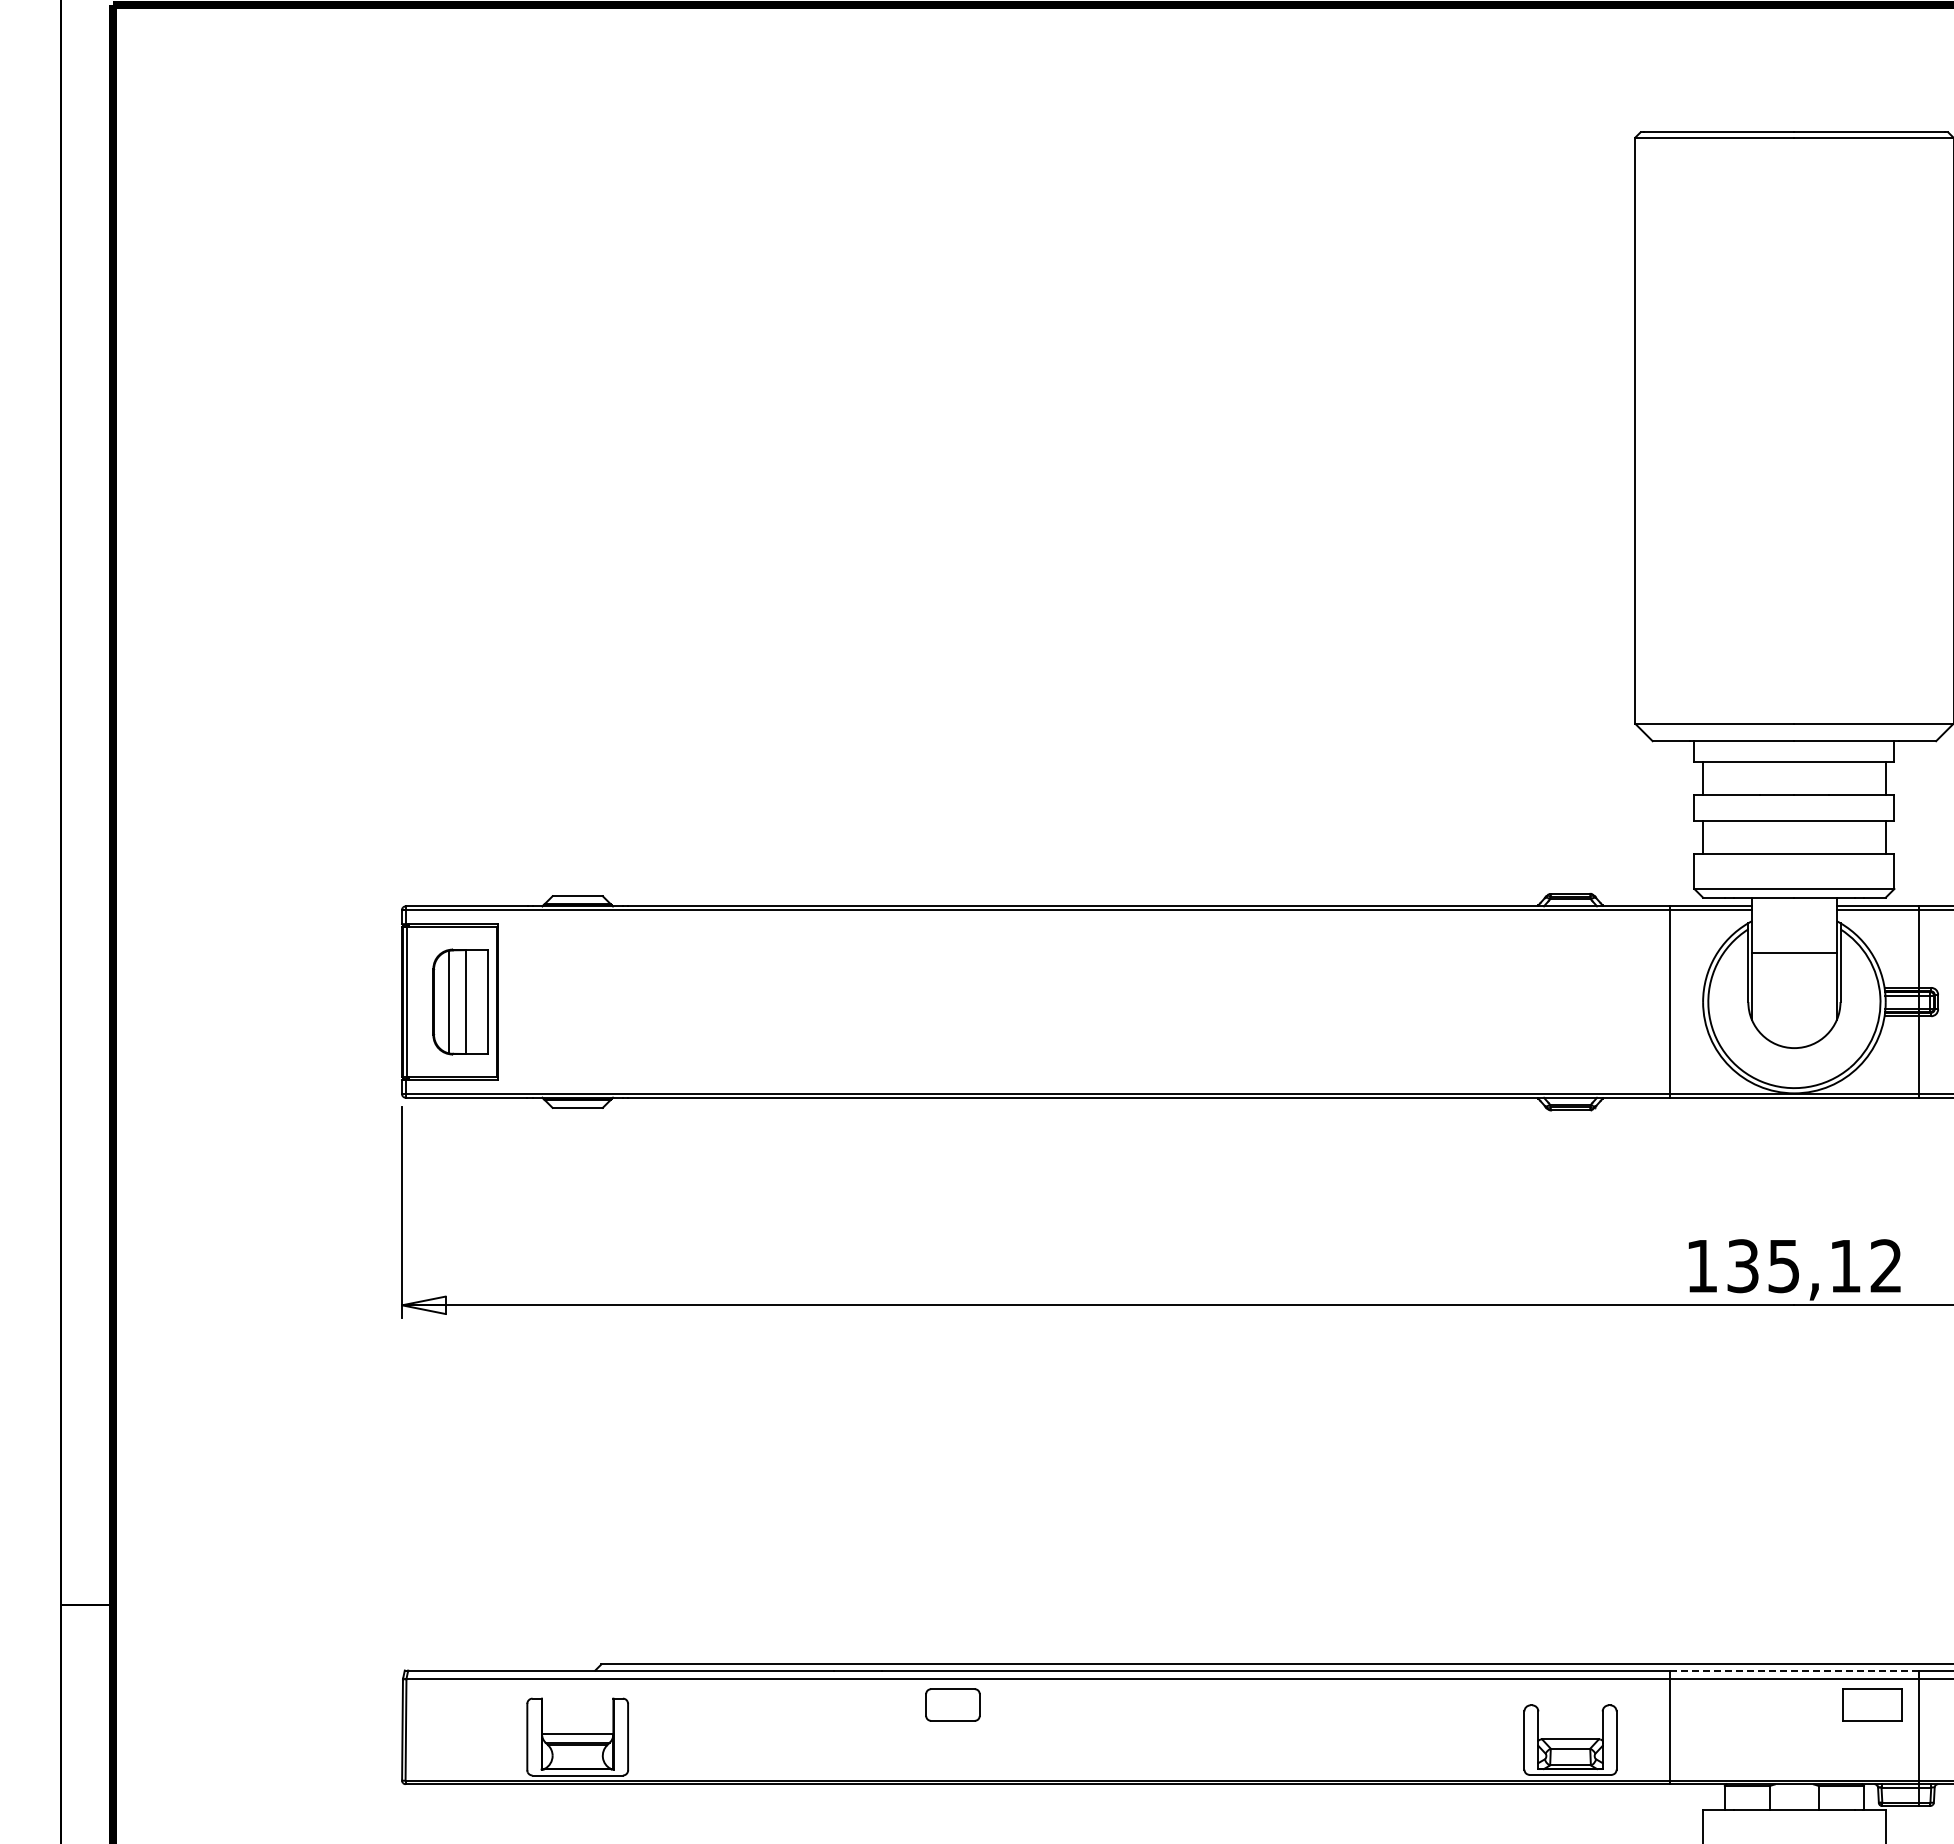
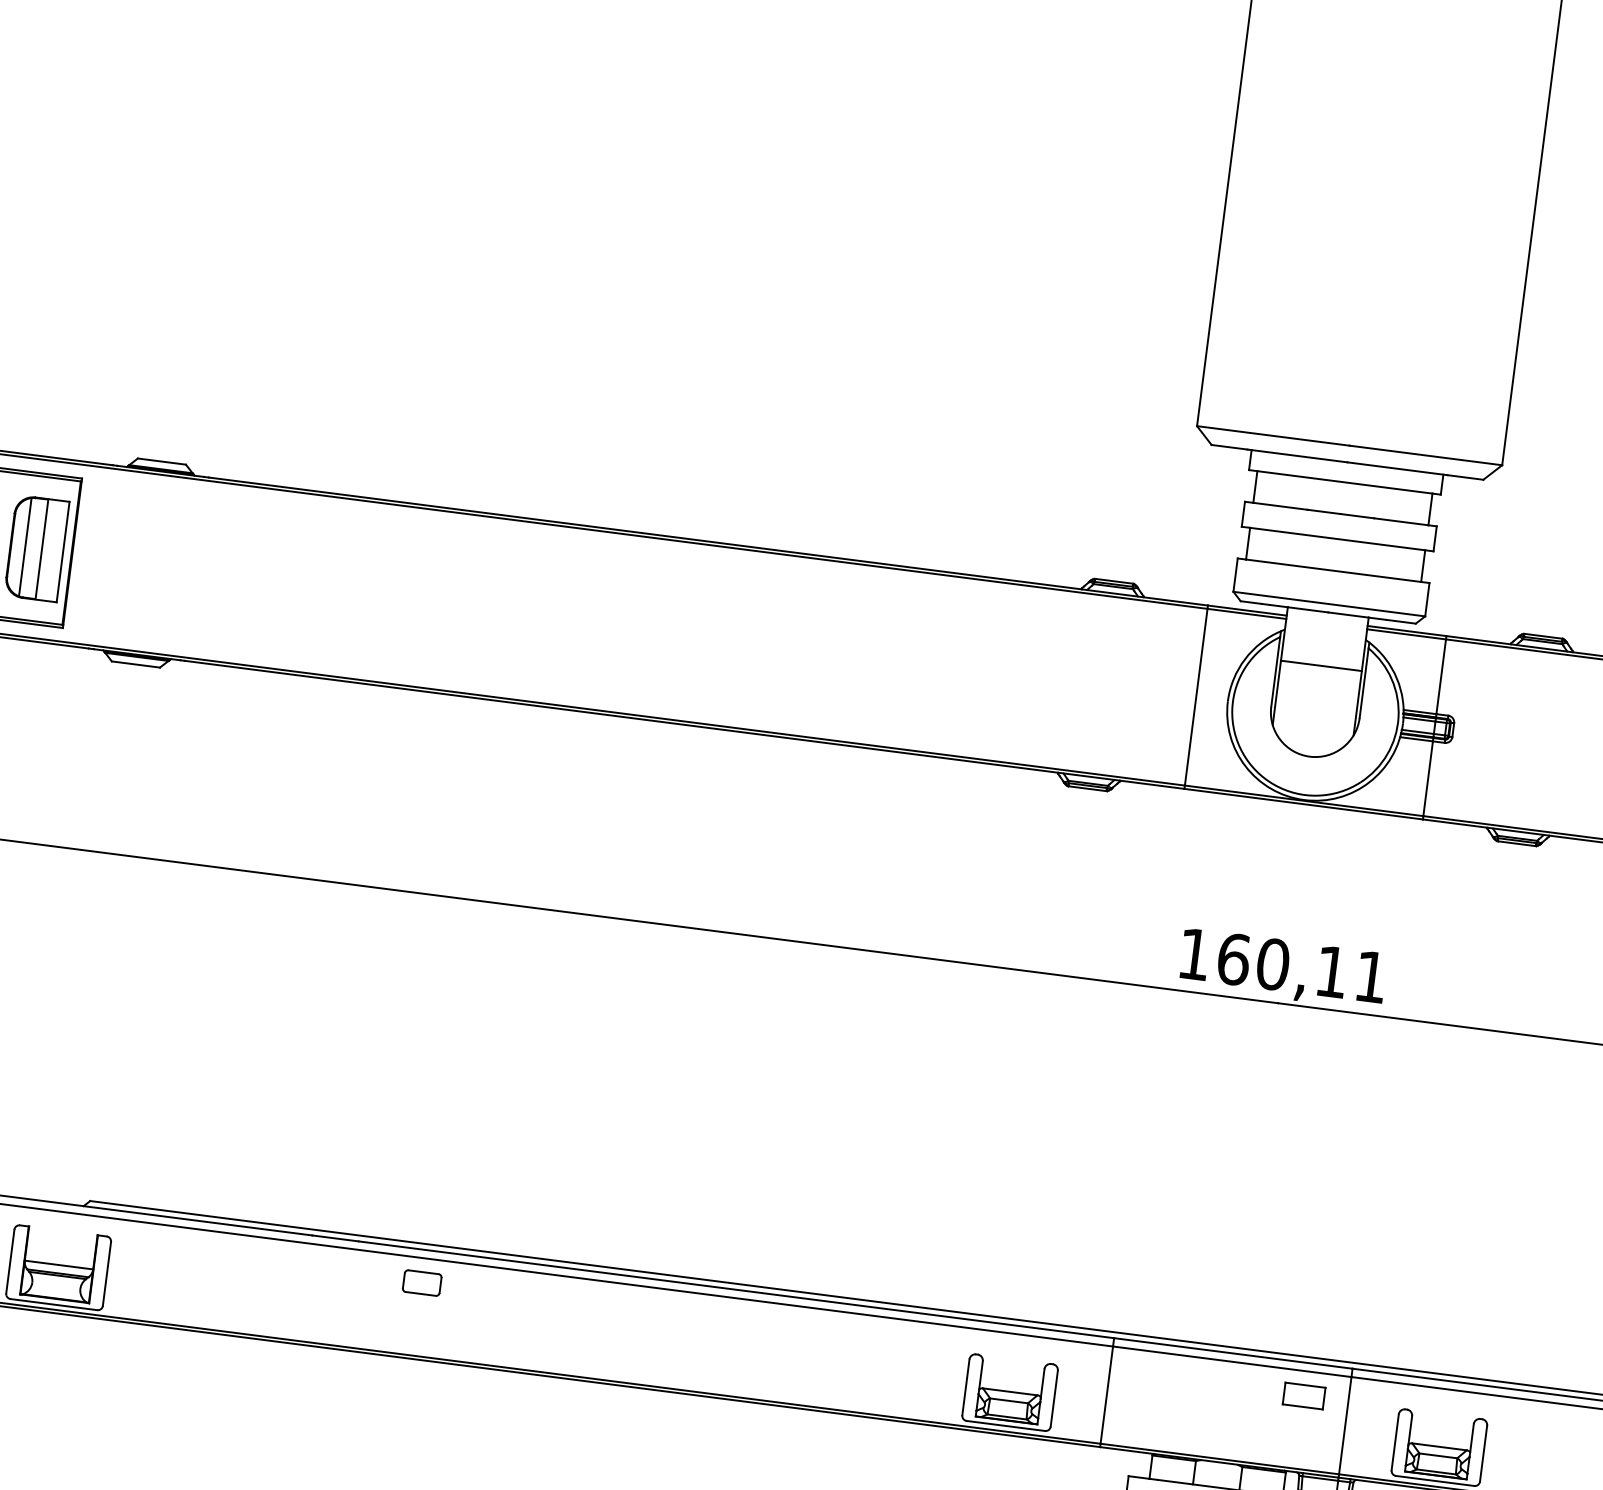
text: (1814, 1266) -> (1302, 968), 135,12 -> 160,11
line: (1794, 1670) -> (1233, 1353), dashed -> solid
part: (952, 1704) -> (421, 1282), size x0.71
part: (1872, 1704) -> (1304, 1395), size x0.71

